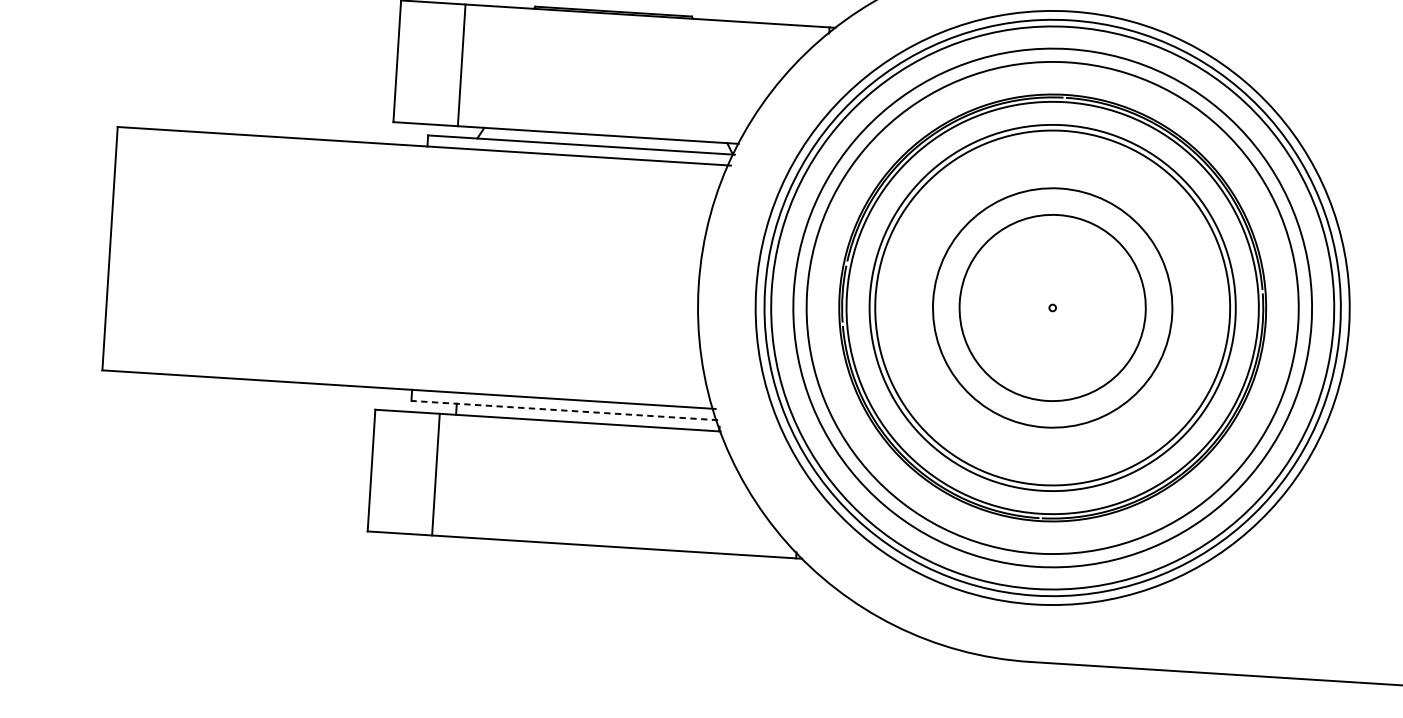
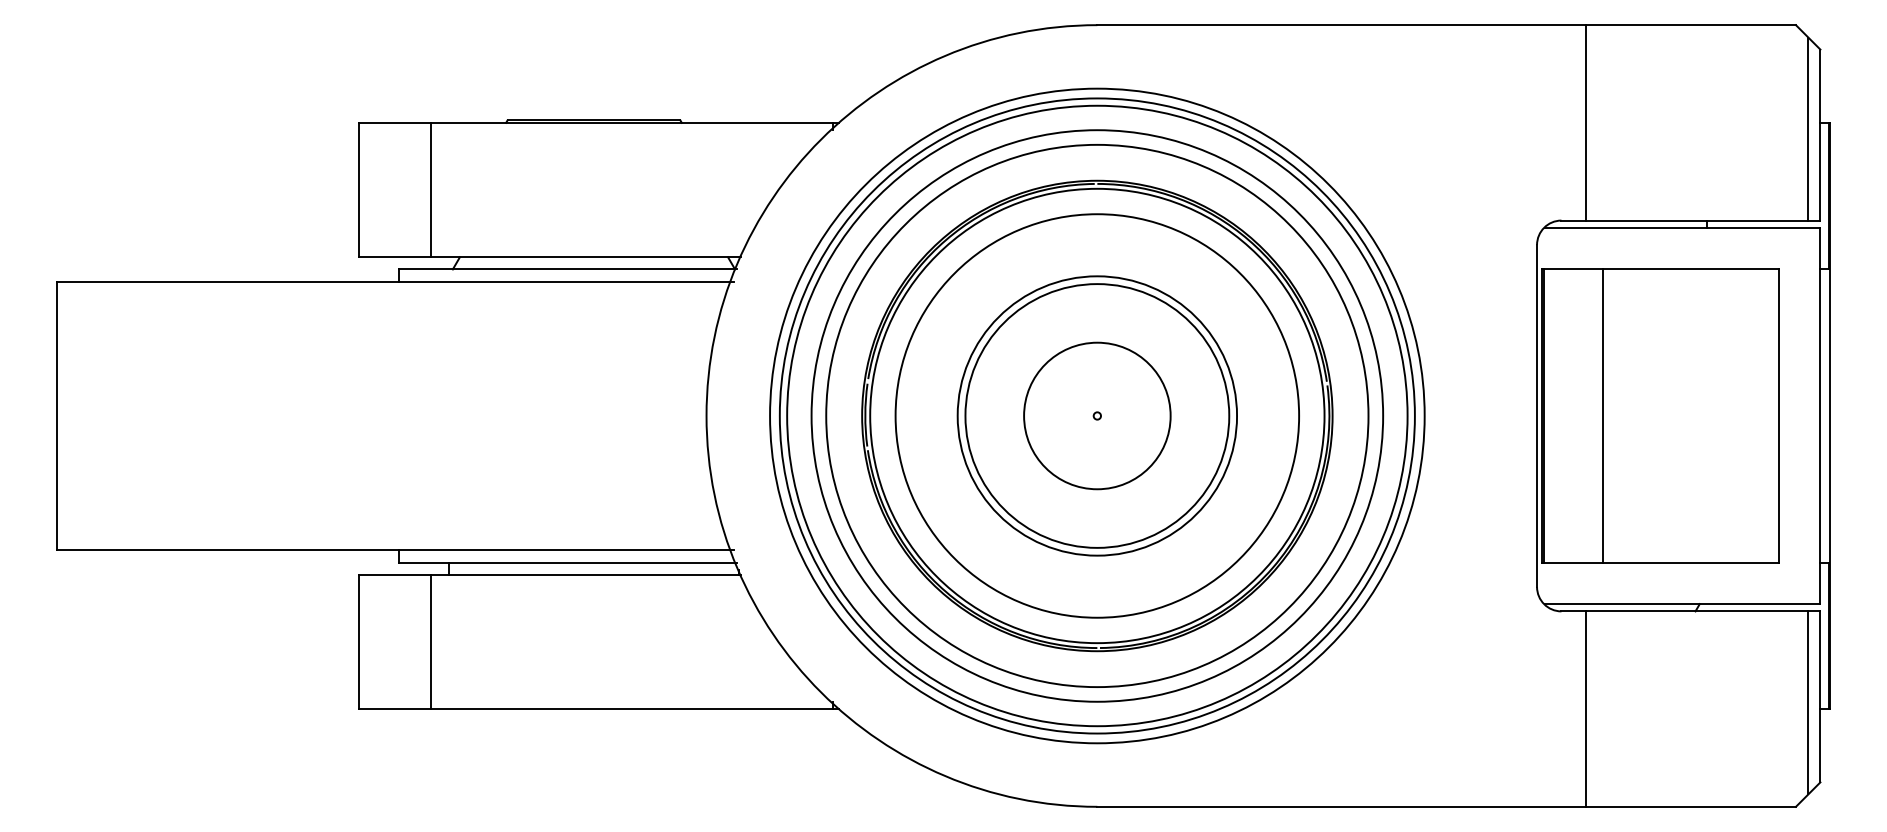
circle: (1052, 307) -> (1097, 415), size x0.71
circle: (1052, 307) -> (1097, 415), size x0.71
line: (564, 410) -> (567, 562), dashed -> solid

